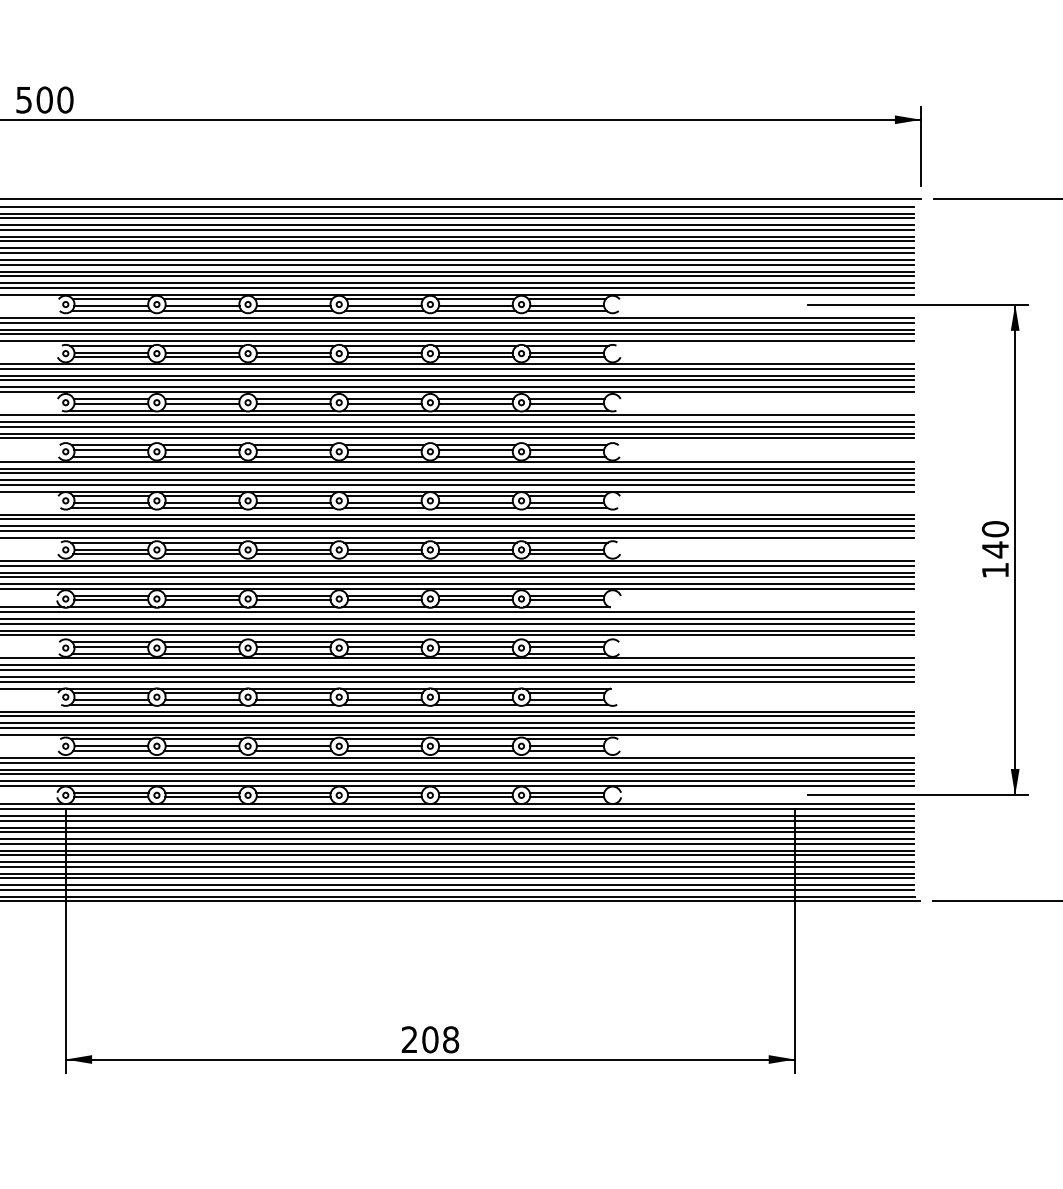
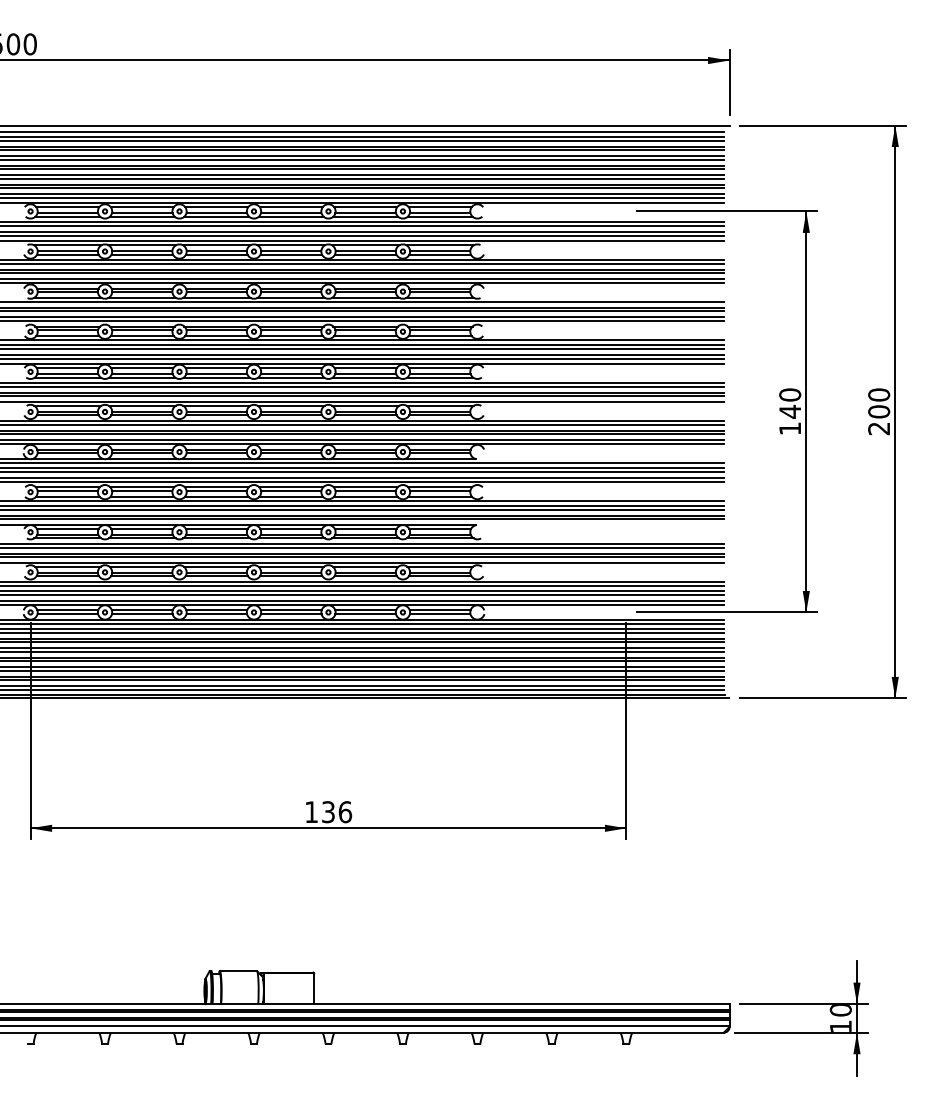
text: (430, 1040) -> (328, 812), 208 -> 136

